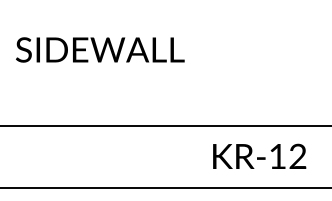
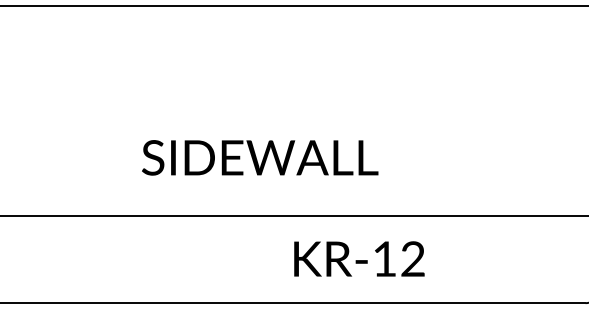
text: (100, 49) -> (260, 157), moved
text: (259, 156) -> (359, 258), moved

